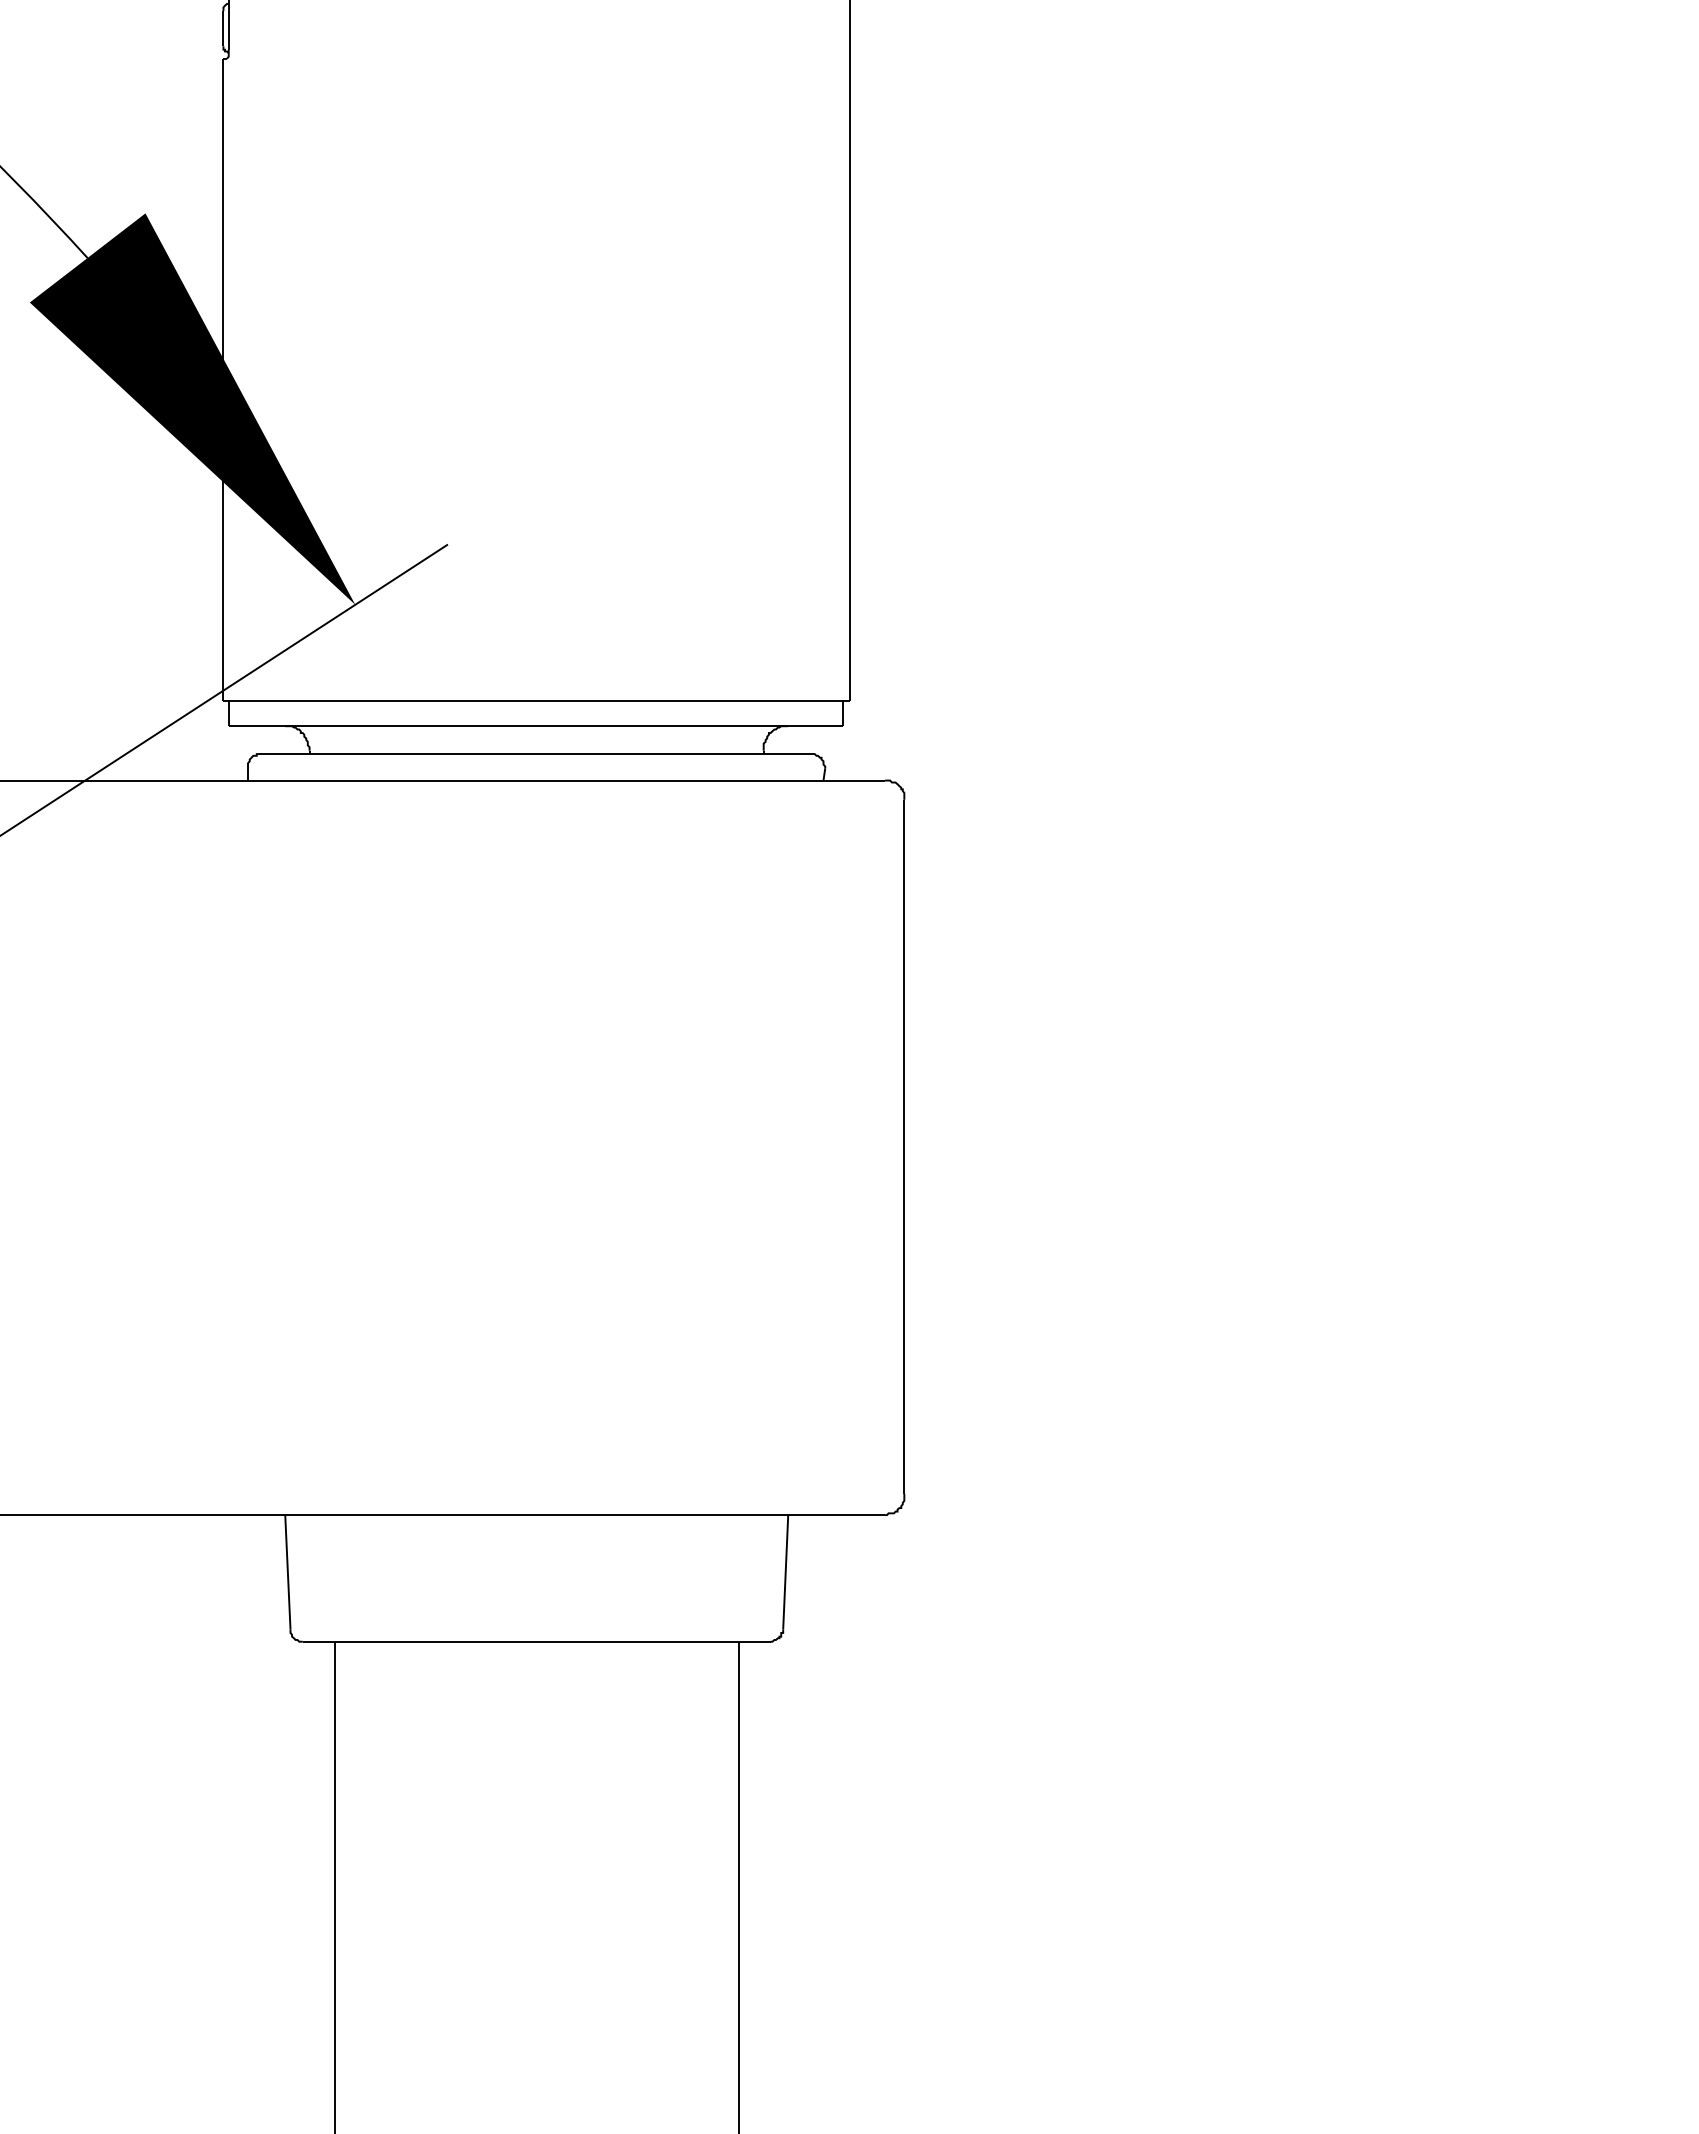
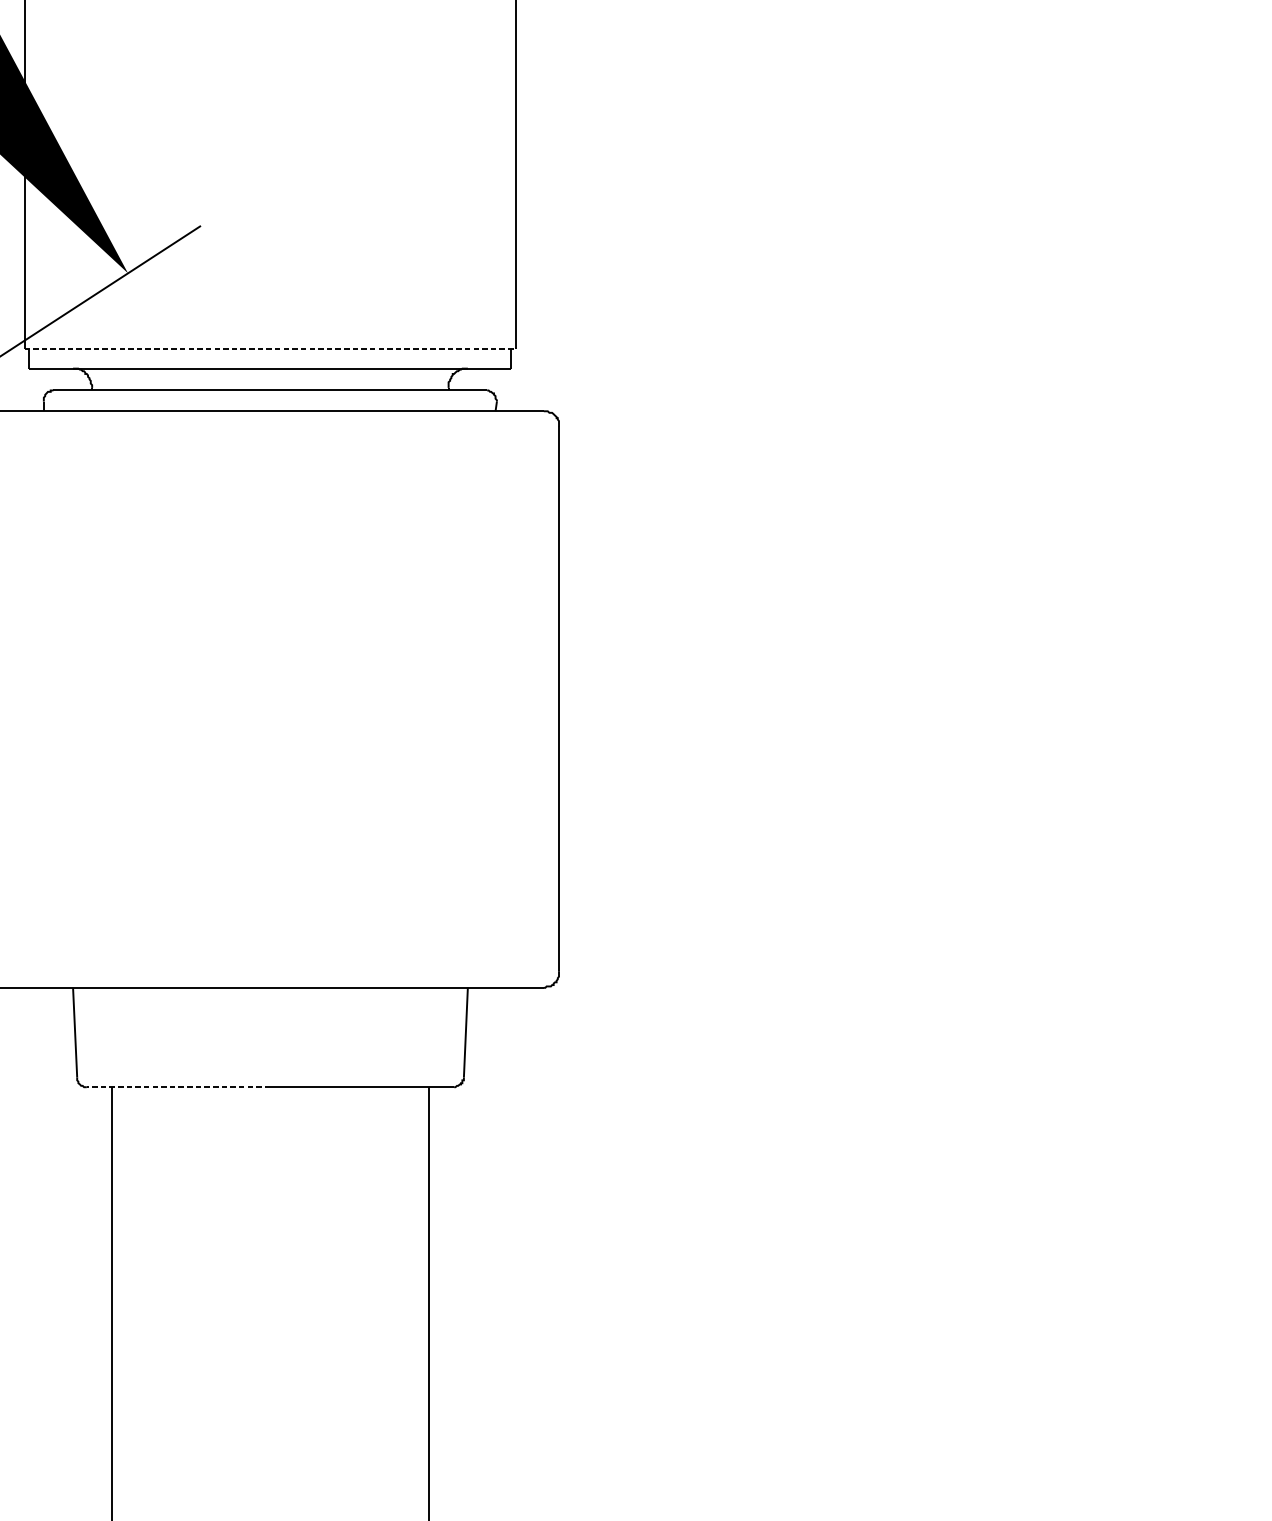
line: (537, 701) -> (271, 349), solid -> dashed
line: (419, 1641) -> (178, 1087), solid -> dashed

